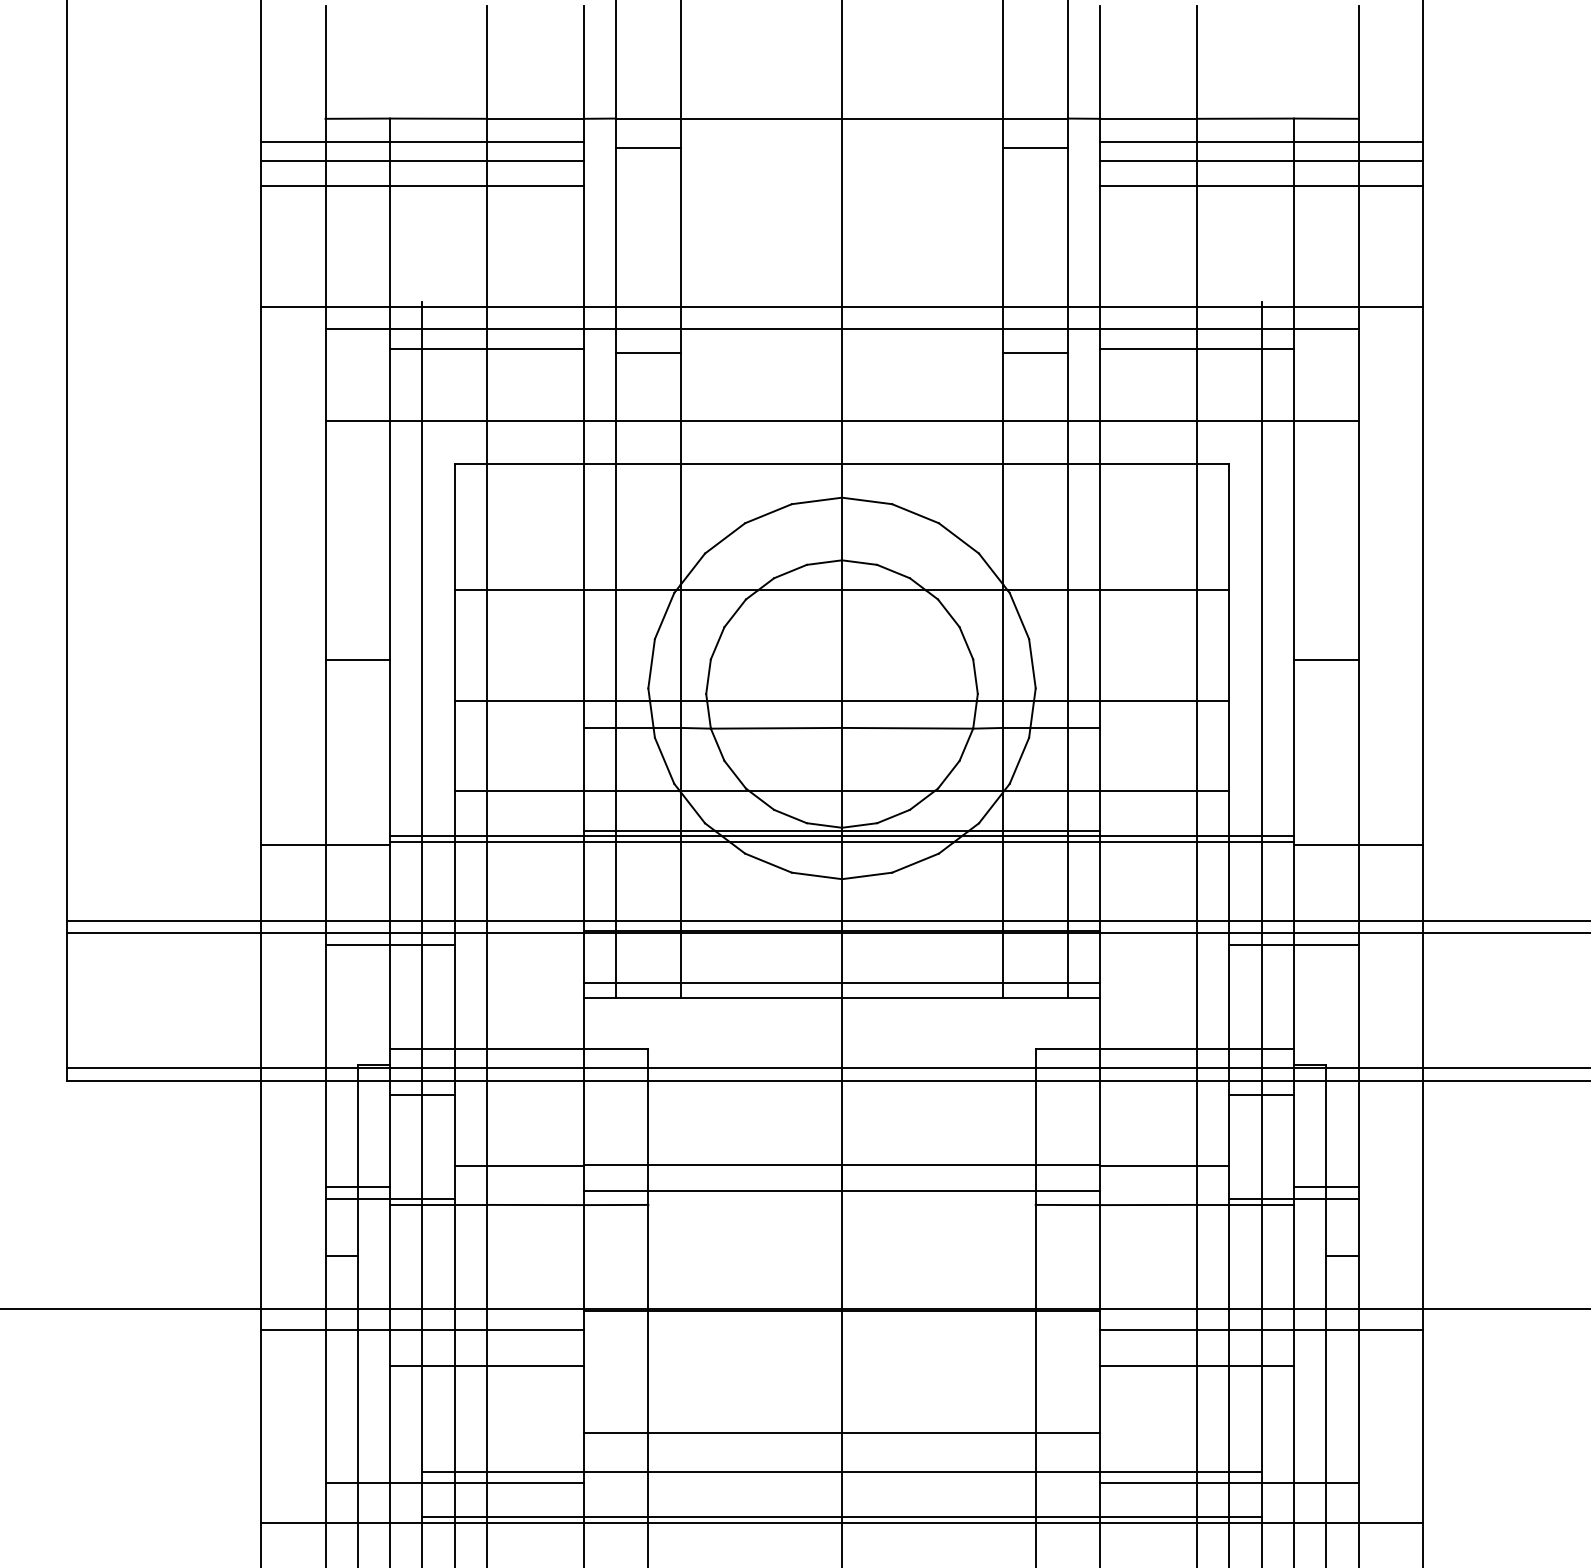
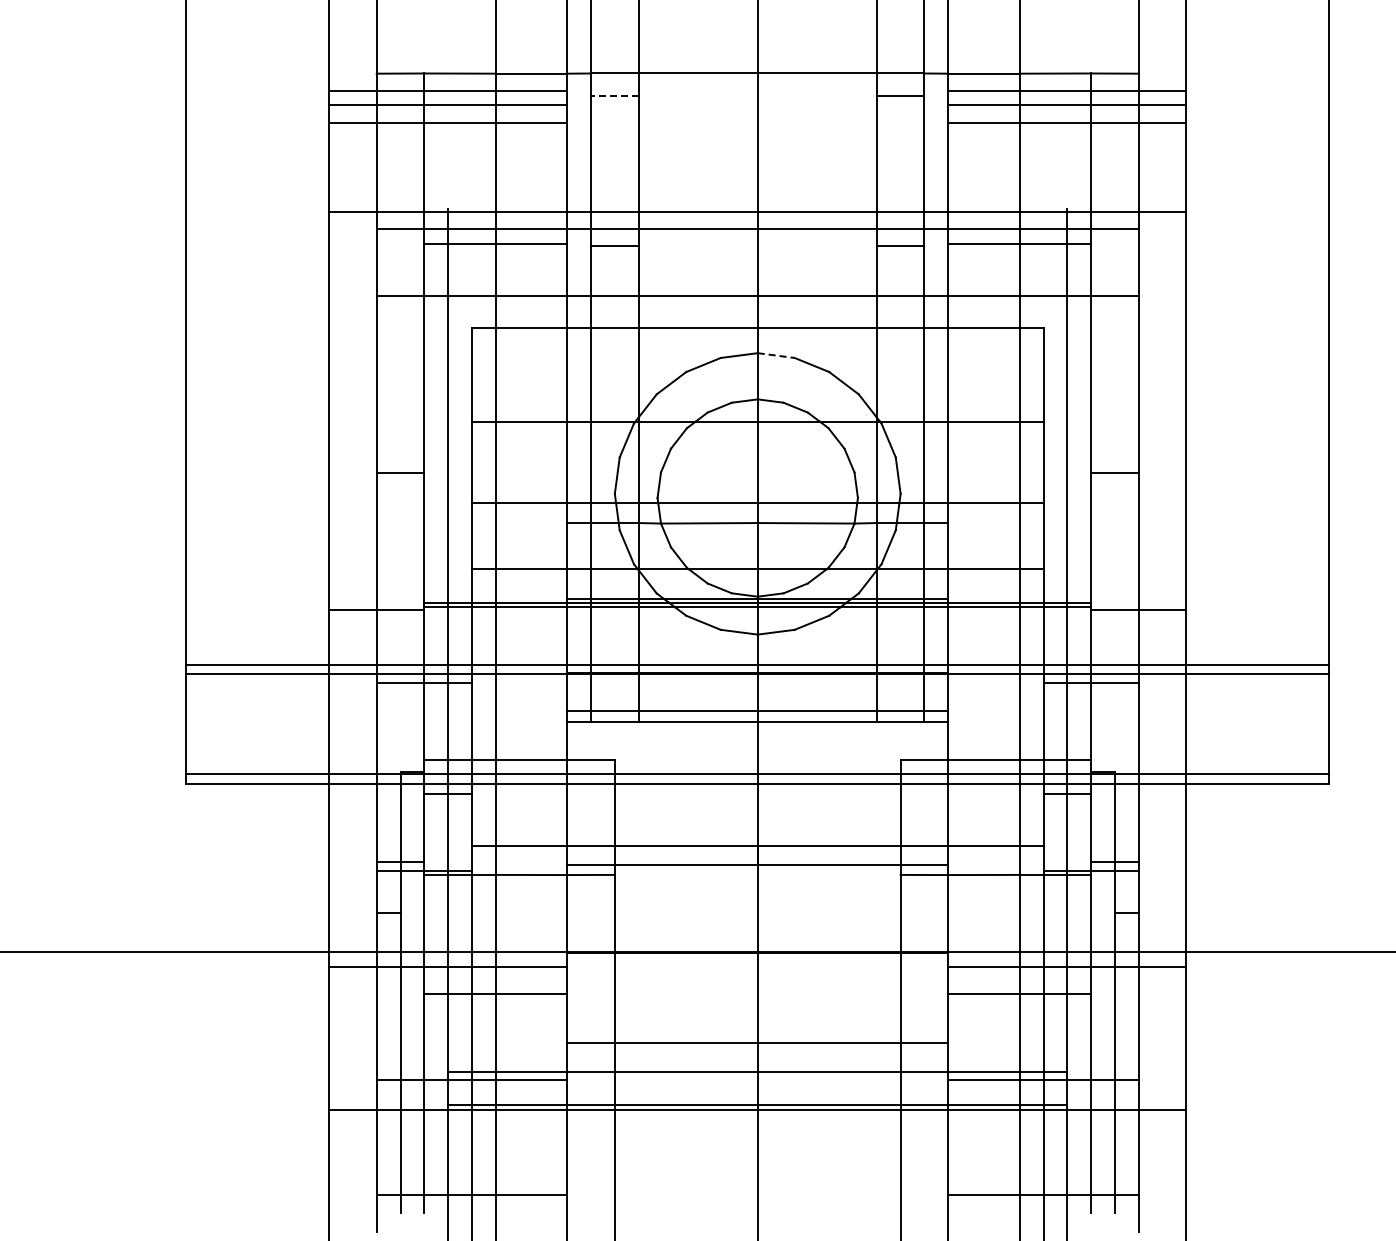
line: (647, 148) -> (614, 95), solid -> dashed
line: (867, 500) -> (776, 355), solid -> dashed

